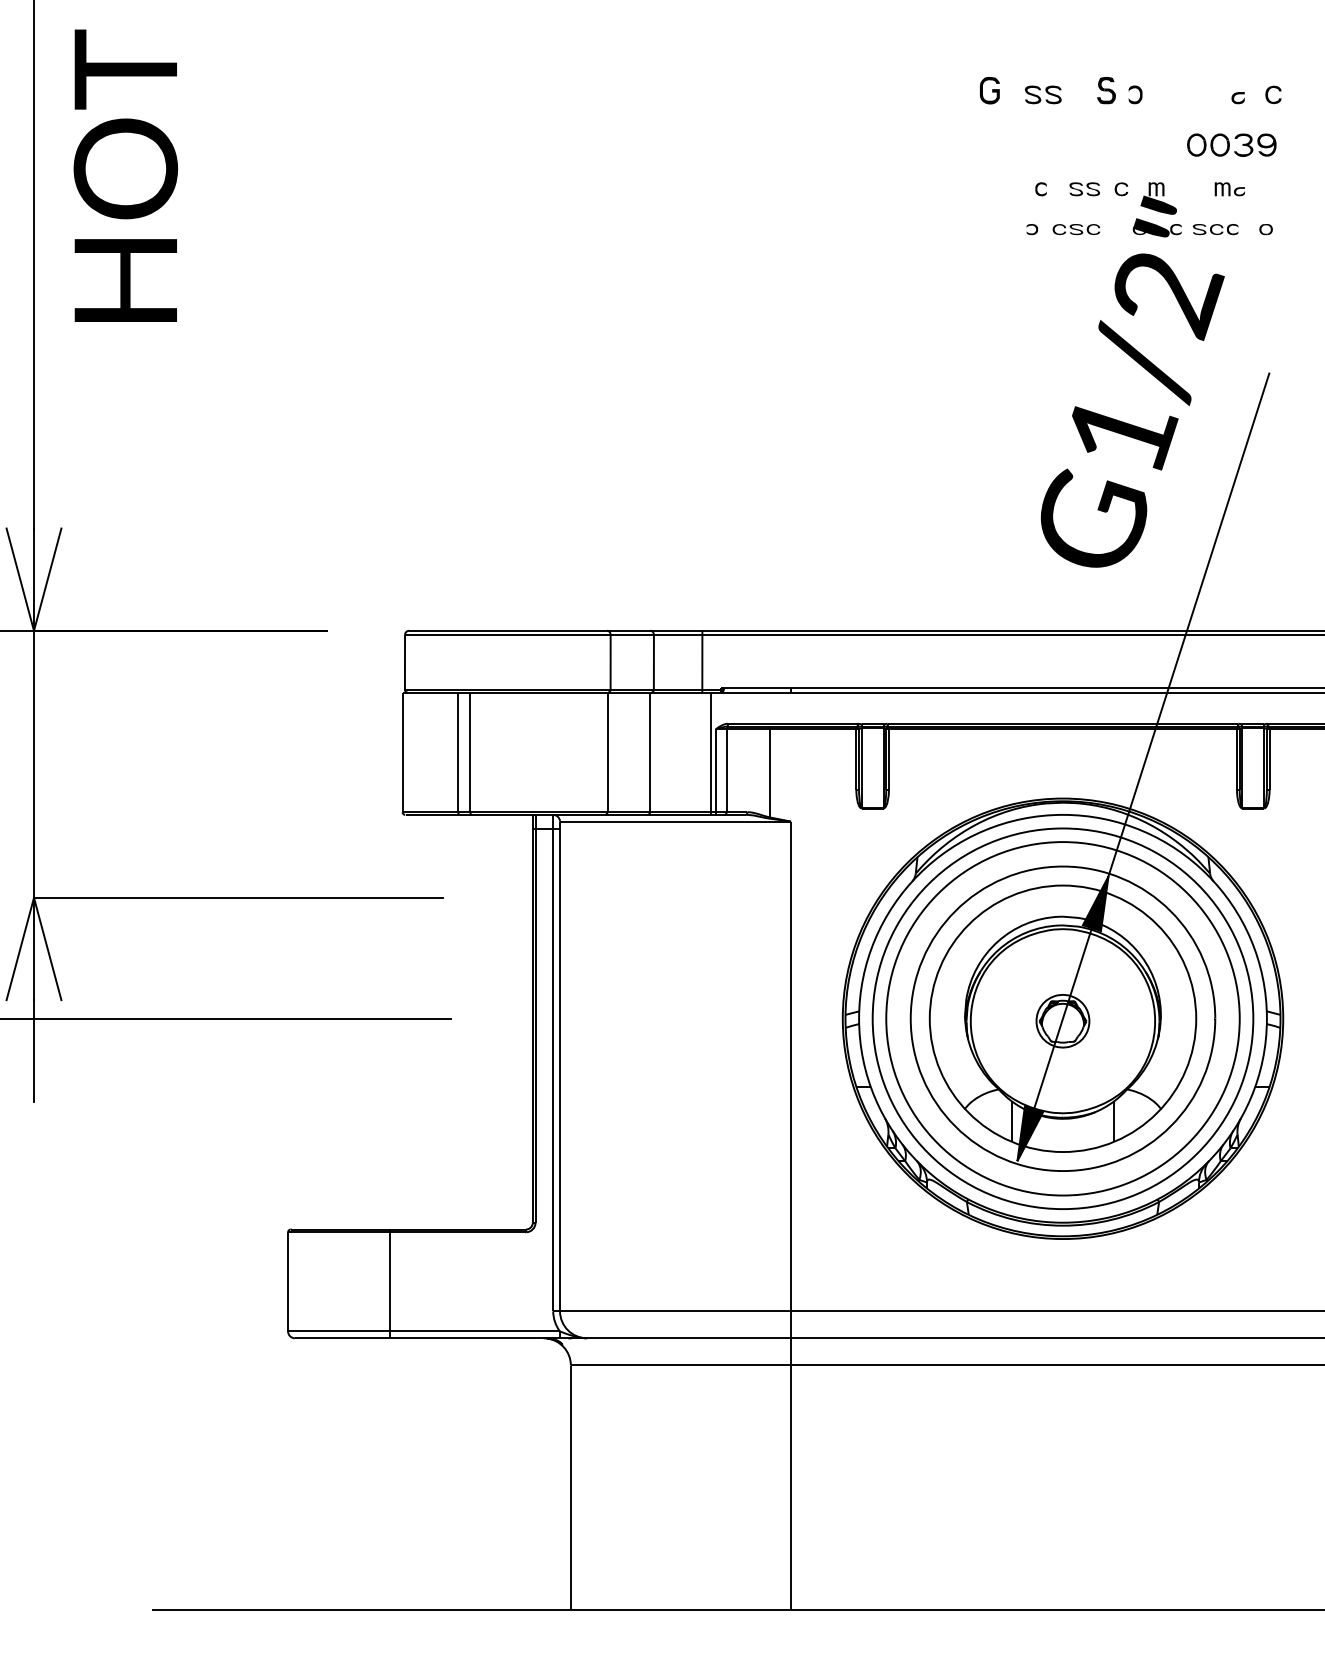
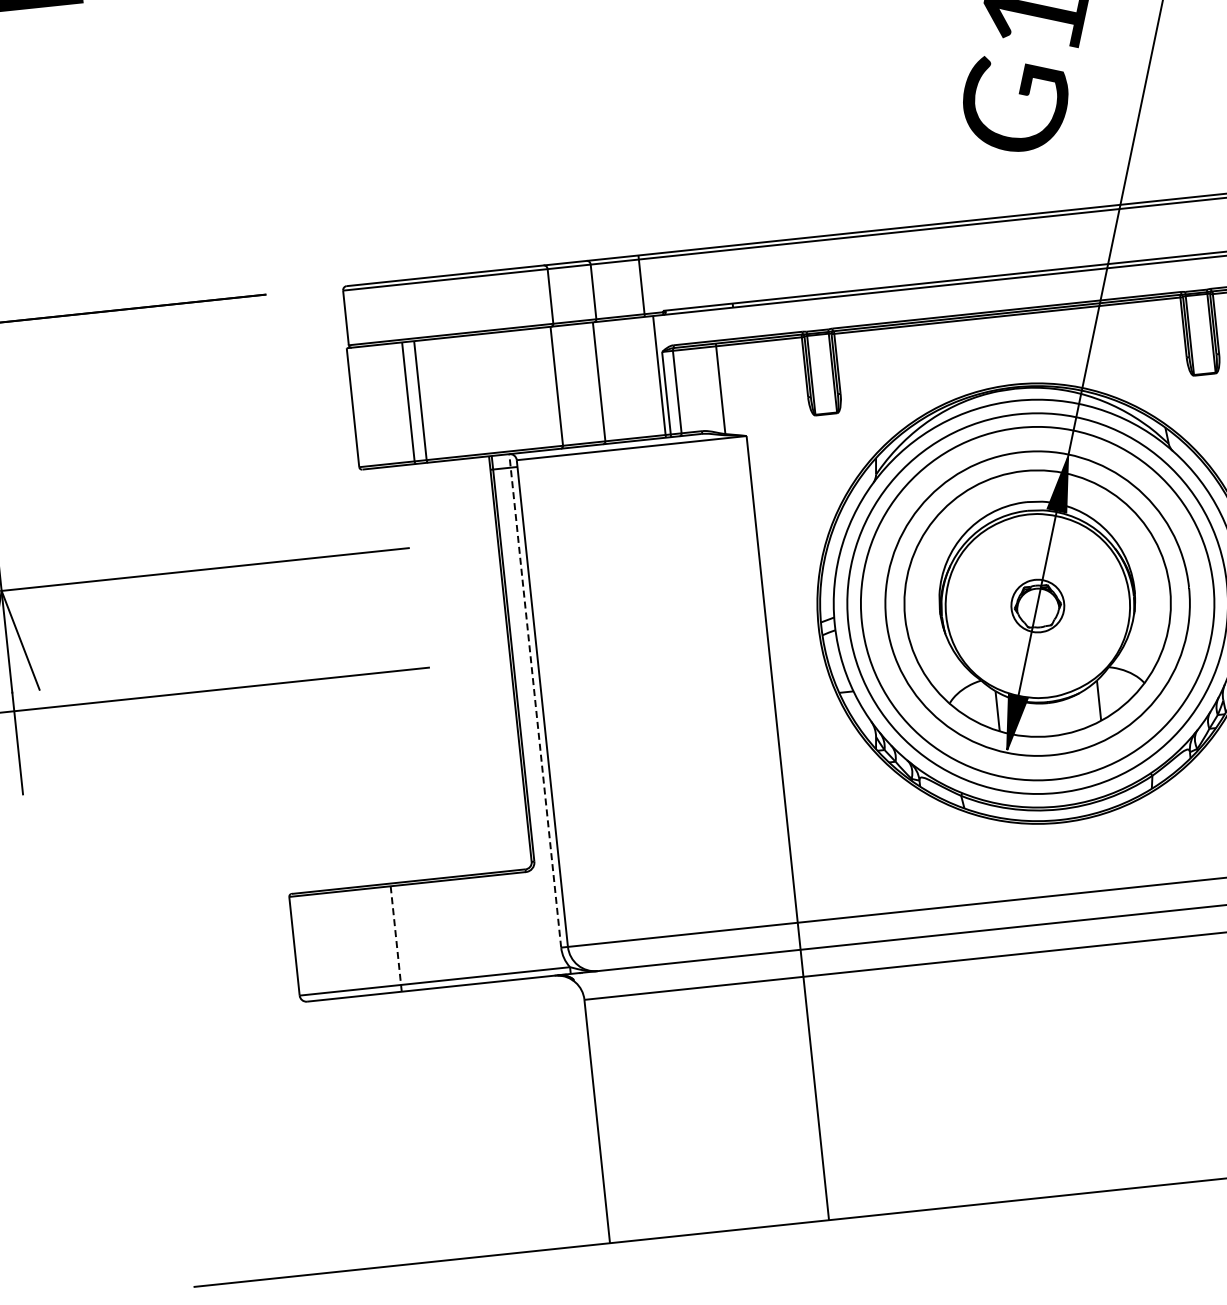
line: (553, 1062) -> (535, 700), solid -> dashed
line: (390, 1283) -> (396, 937), solid -> dashed

